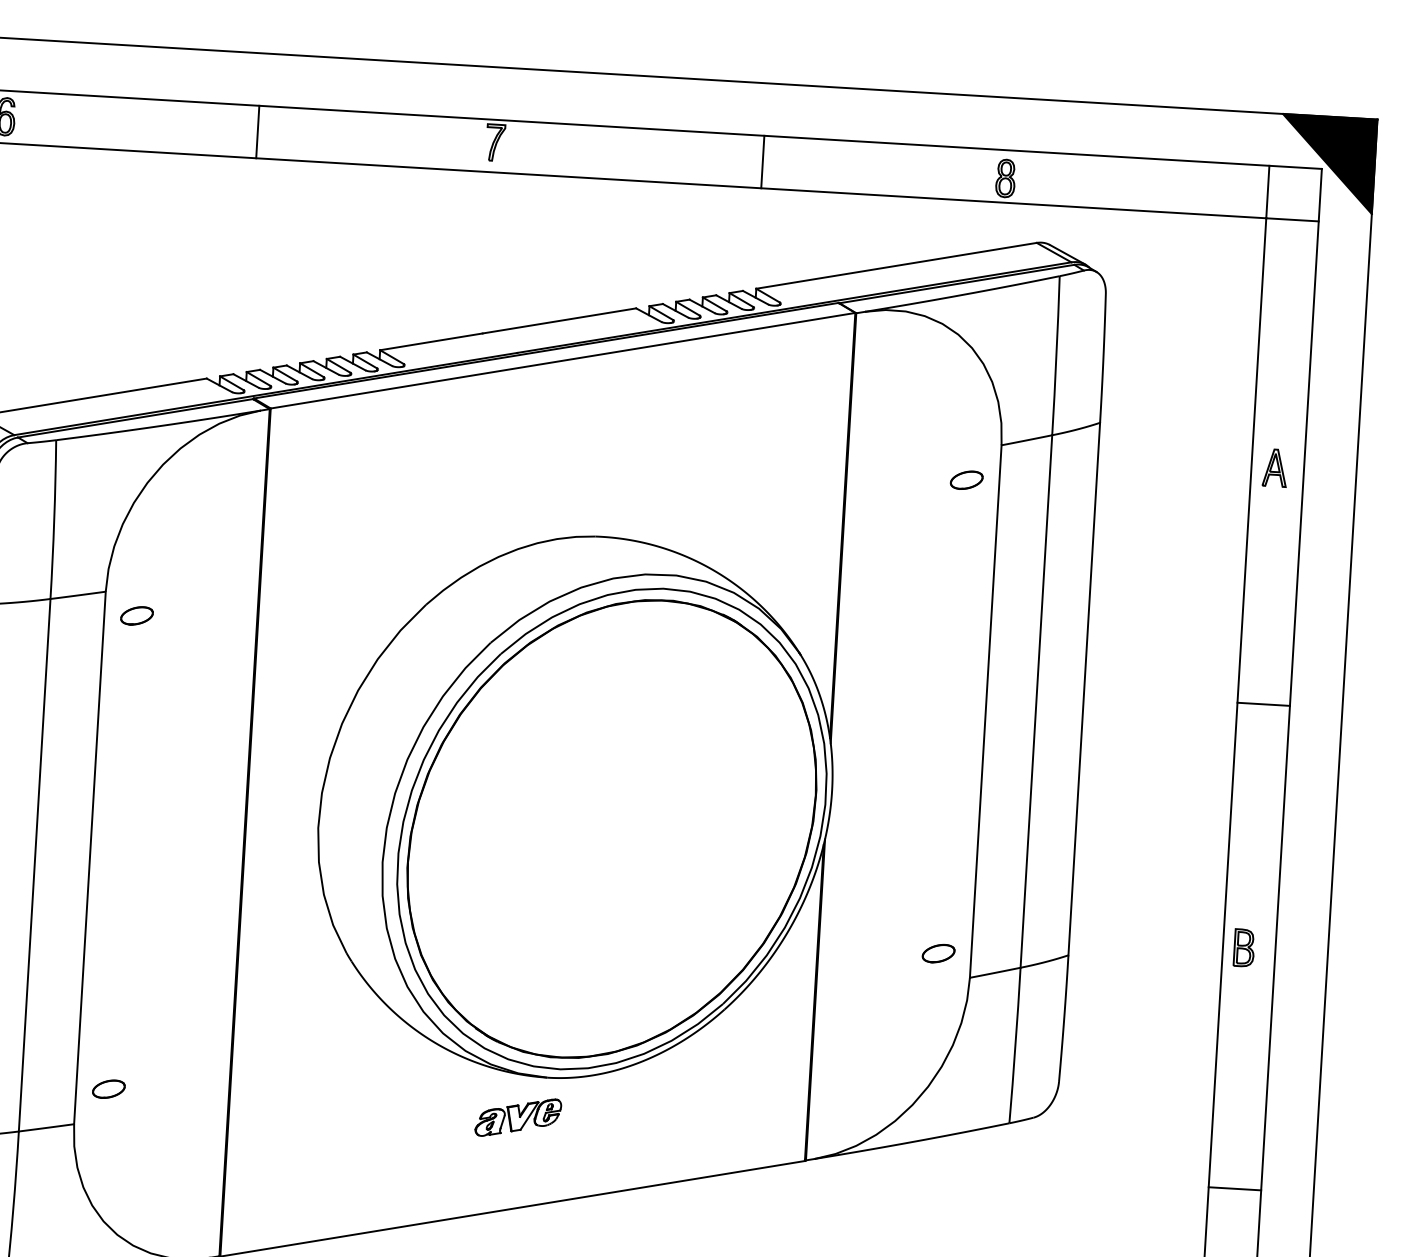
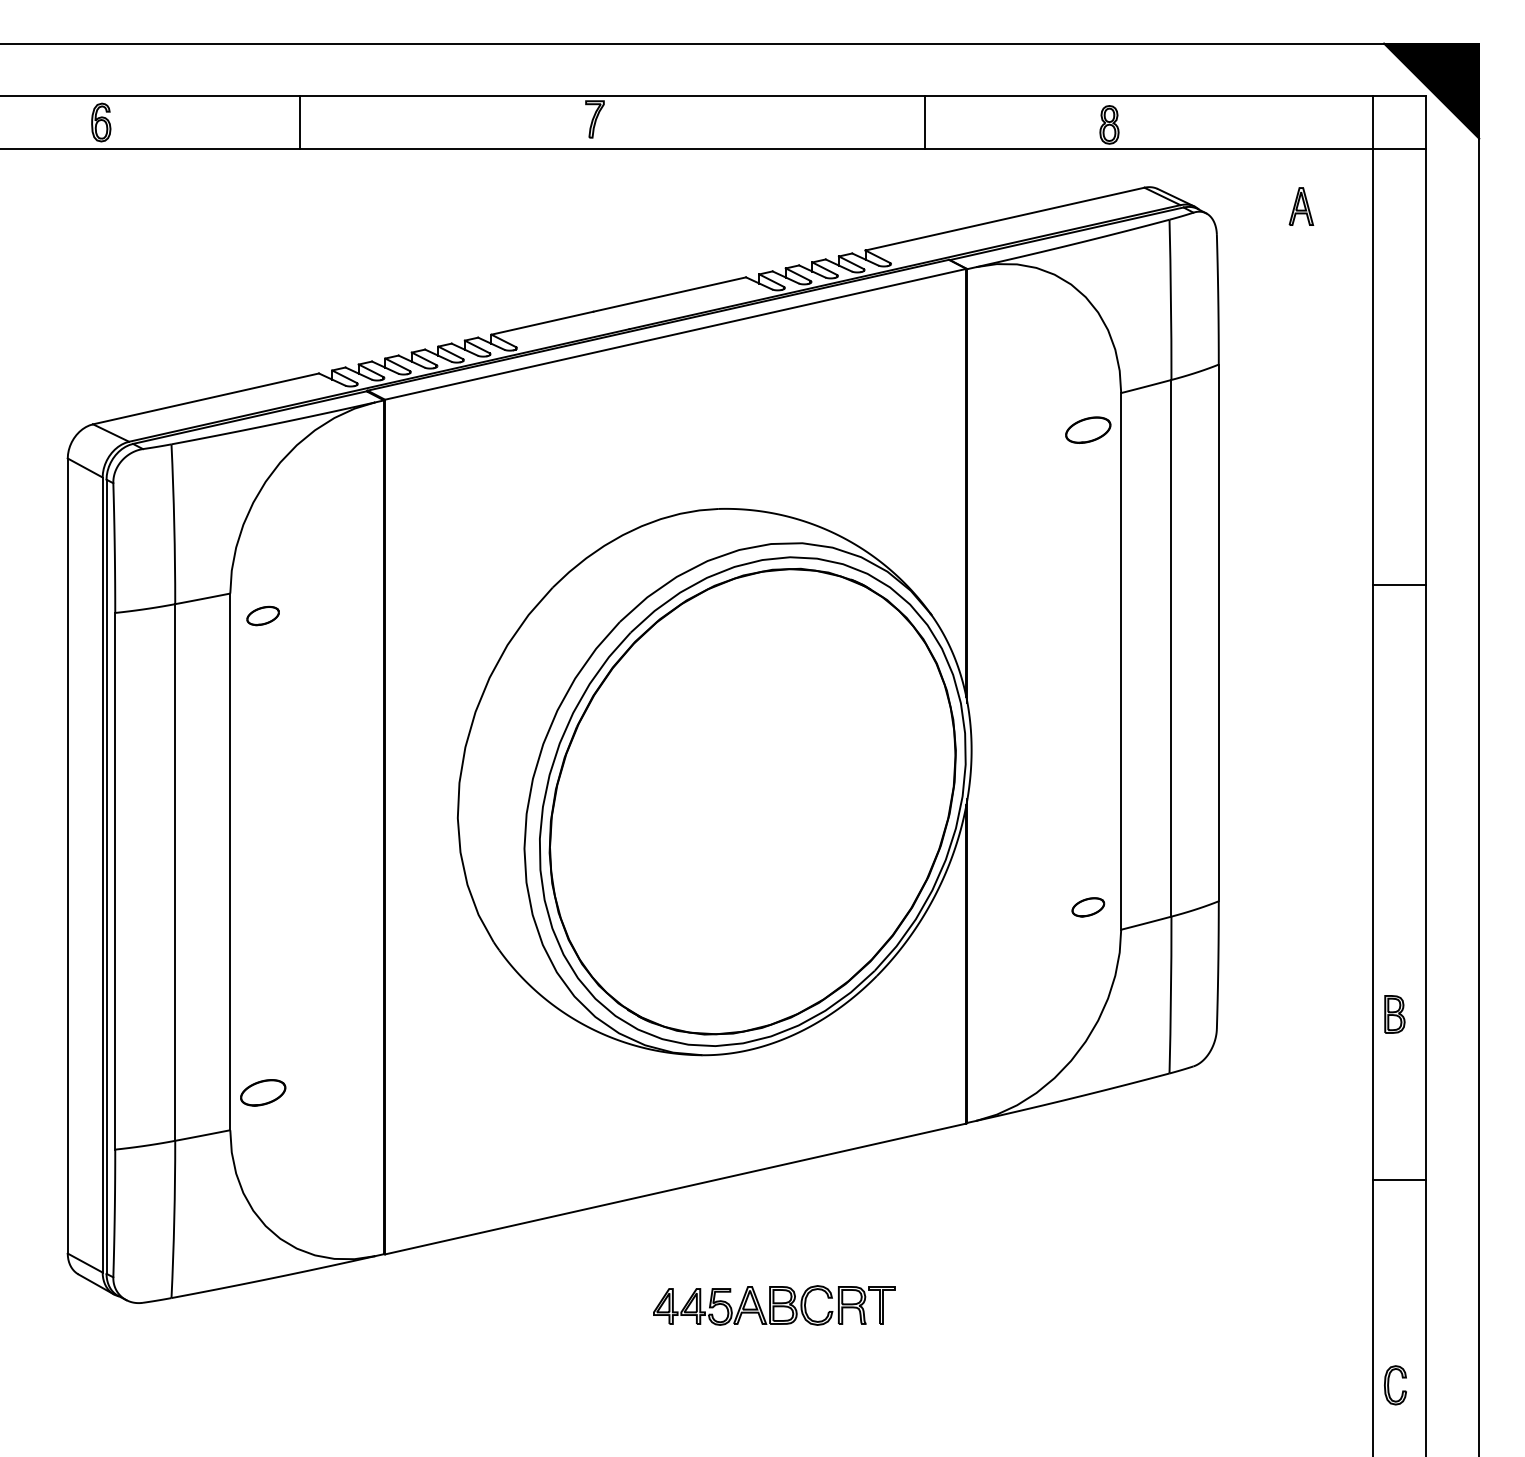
line: (257, 131) -> (299, 122), moved
line: (762, 161) -> (924, 122), moved
part: (1275, 467) -> (1301, 206), moved
part: (966, 480) -> (1088, 430), size x1.4
line: (1263, 704) -> (1399, 584), moved
part: (1243, 948) -> (1394, 1014), moved
part: (108, 1089) -> (262, 1093), size x1.4
part: (517, 1117) -> (675, 1096), removed
line: (1234, 1188) -> (1399, 1179), moved

